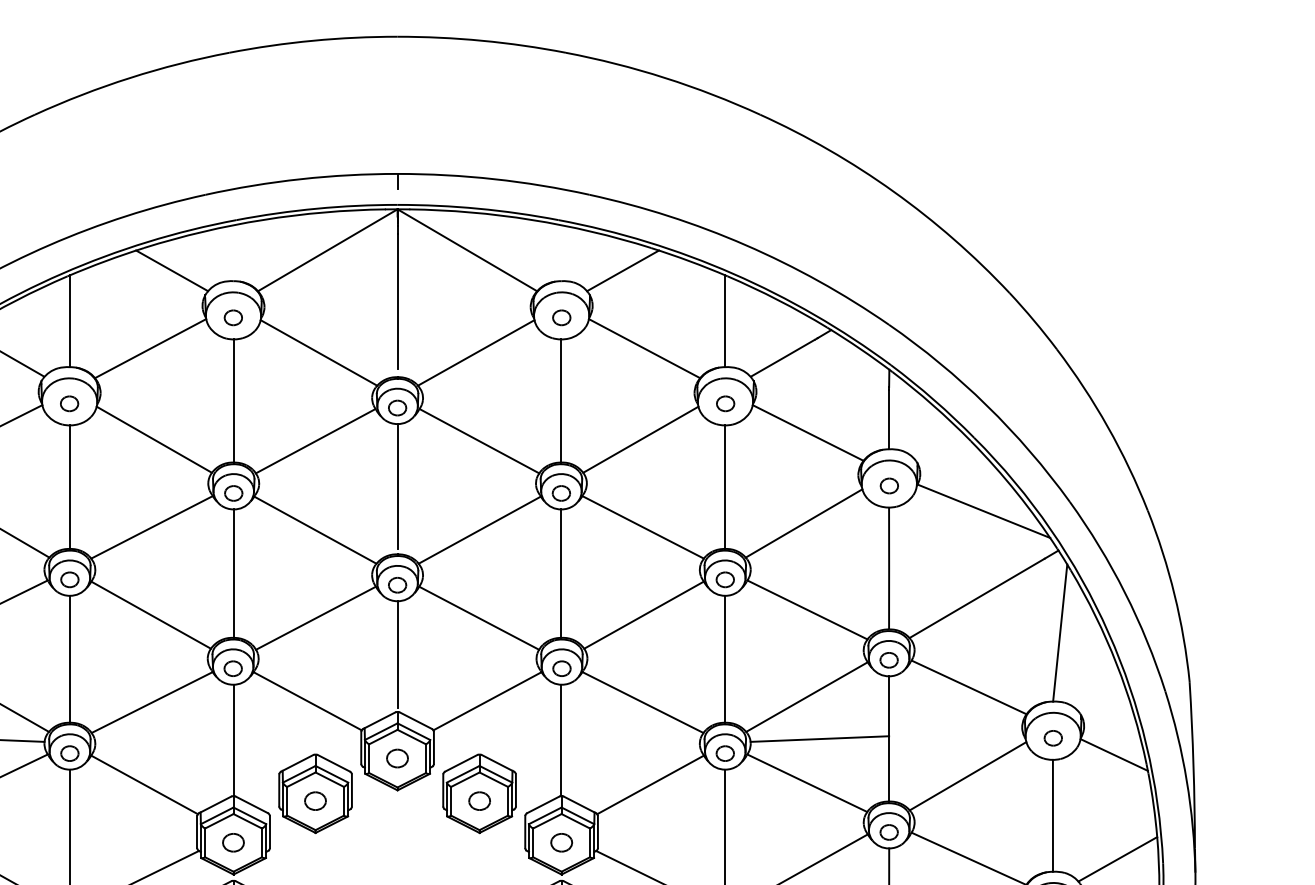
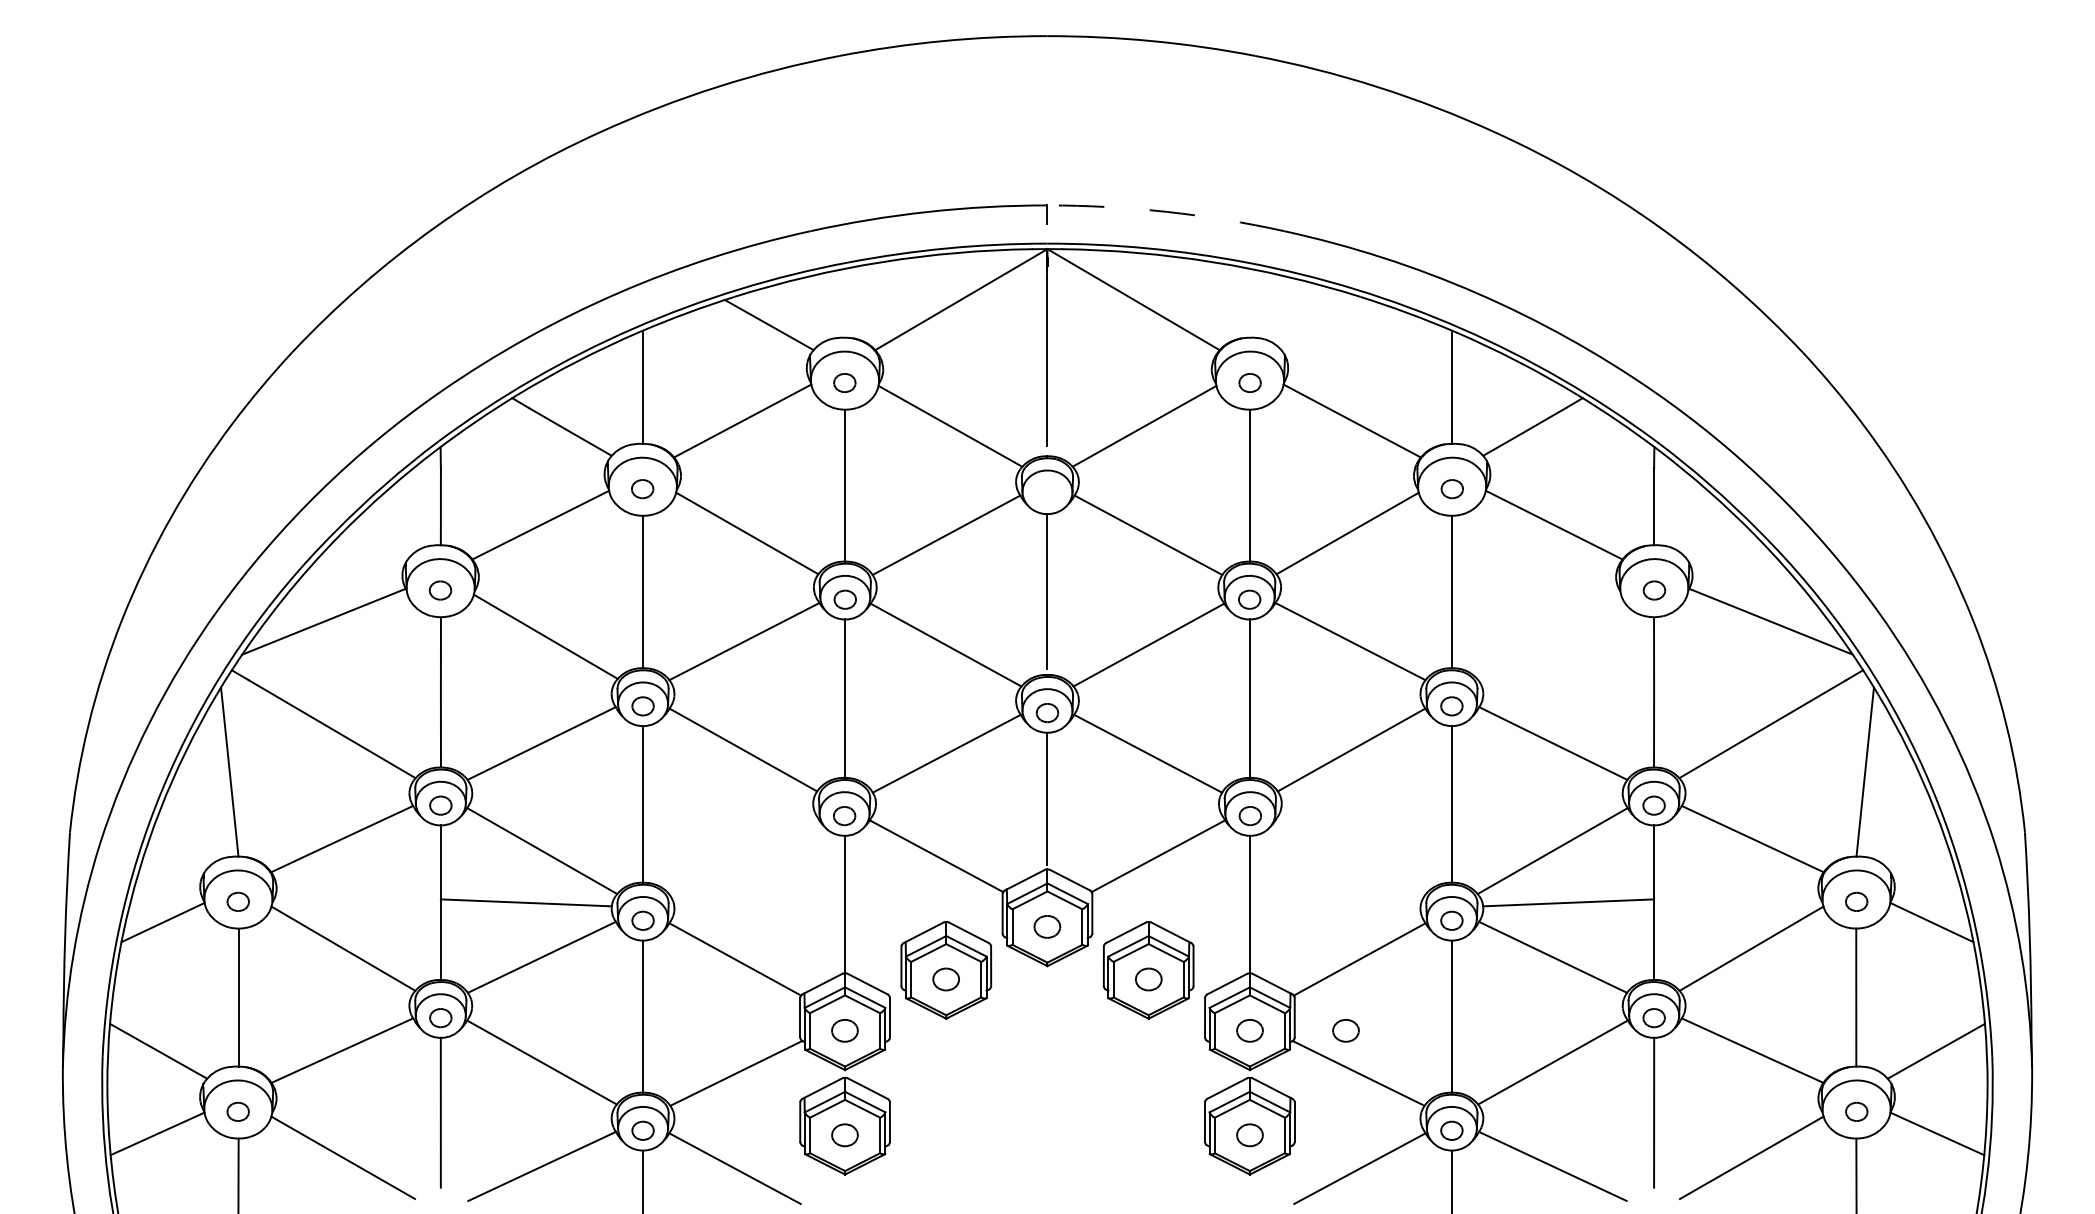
arc: (494, 178) -> (1166, 211), solid -> dashed
line: (622, 270) -> (1325, 324), removed
part: (397, 408) -> (1047, 494), removed
line: (804, 523) -> (1549, 636), removed
line: (152, 702) -> (744, 857), removed
line: (642, 702) -> (1349, 857), removed
part: (639, 842) -> (1345, 1030), added

